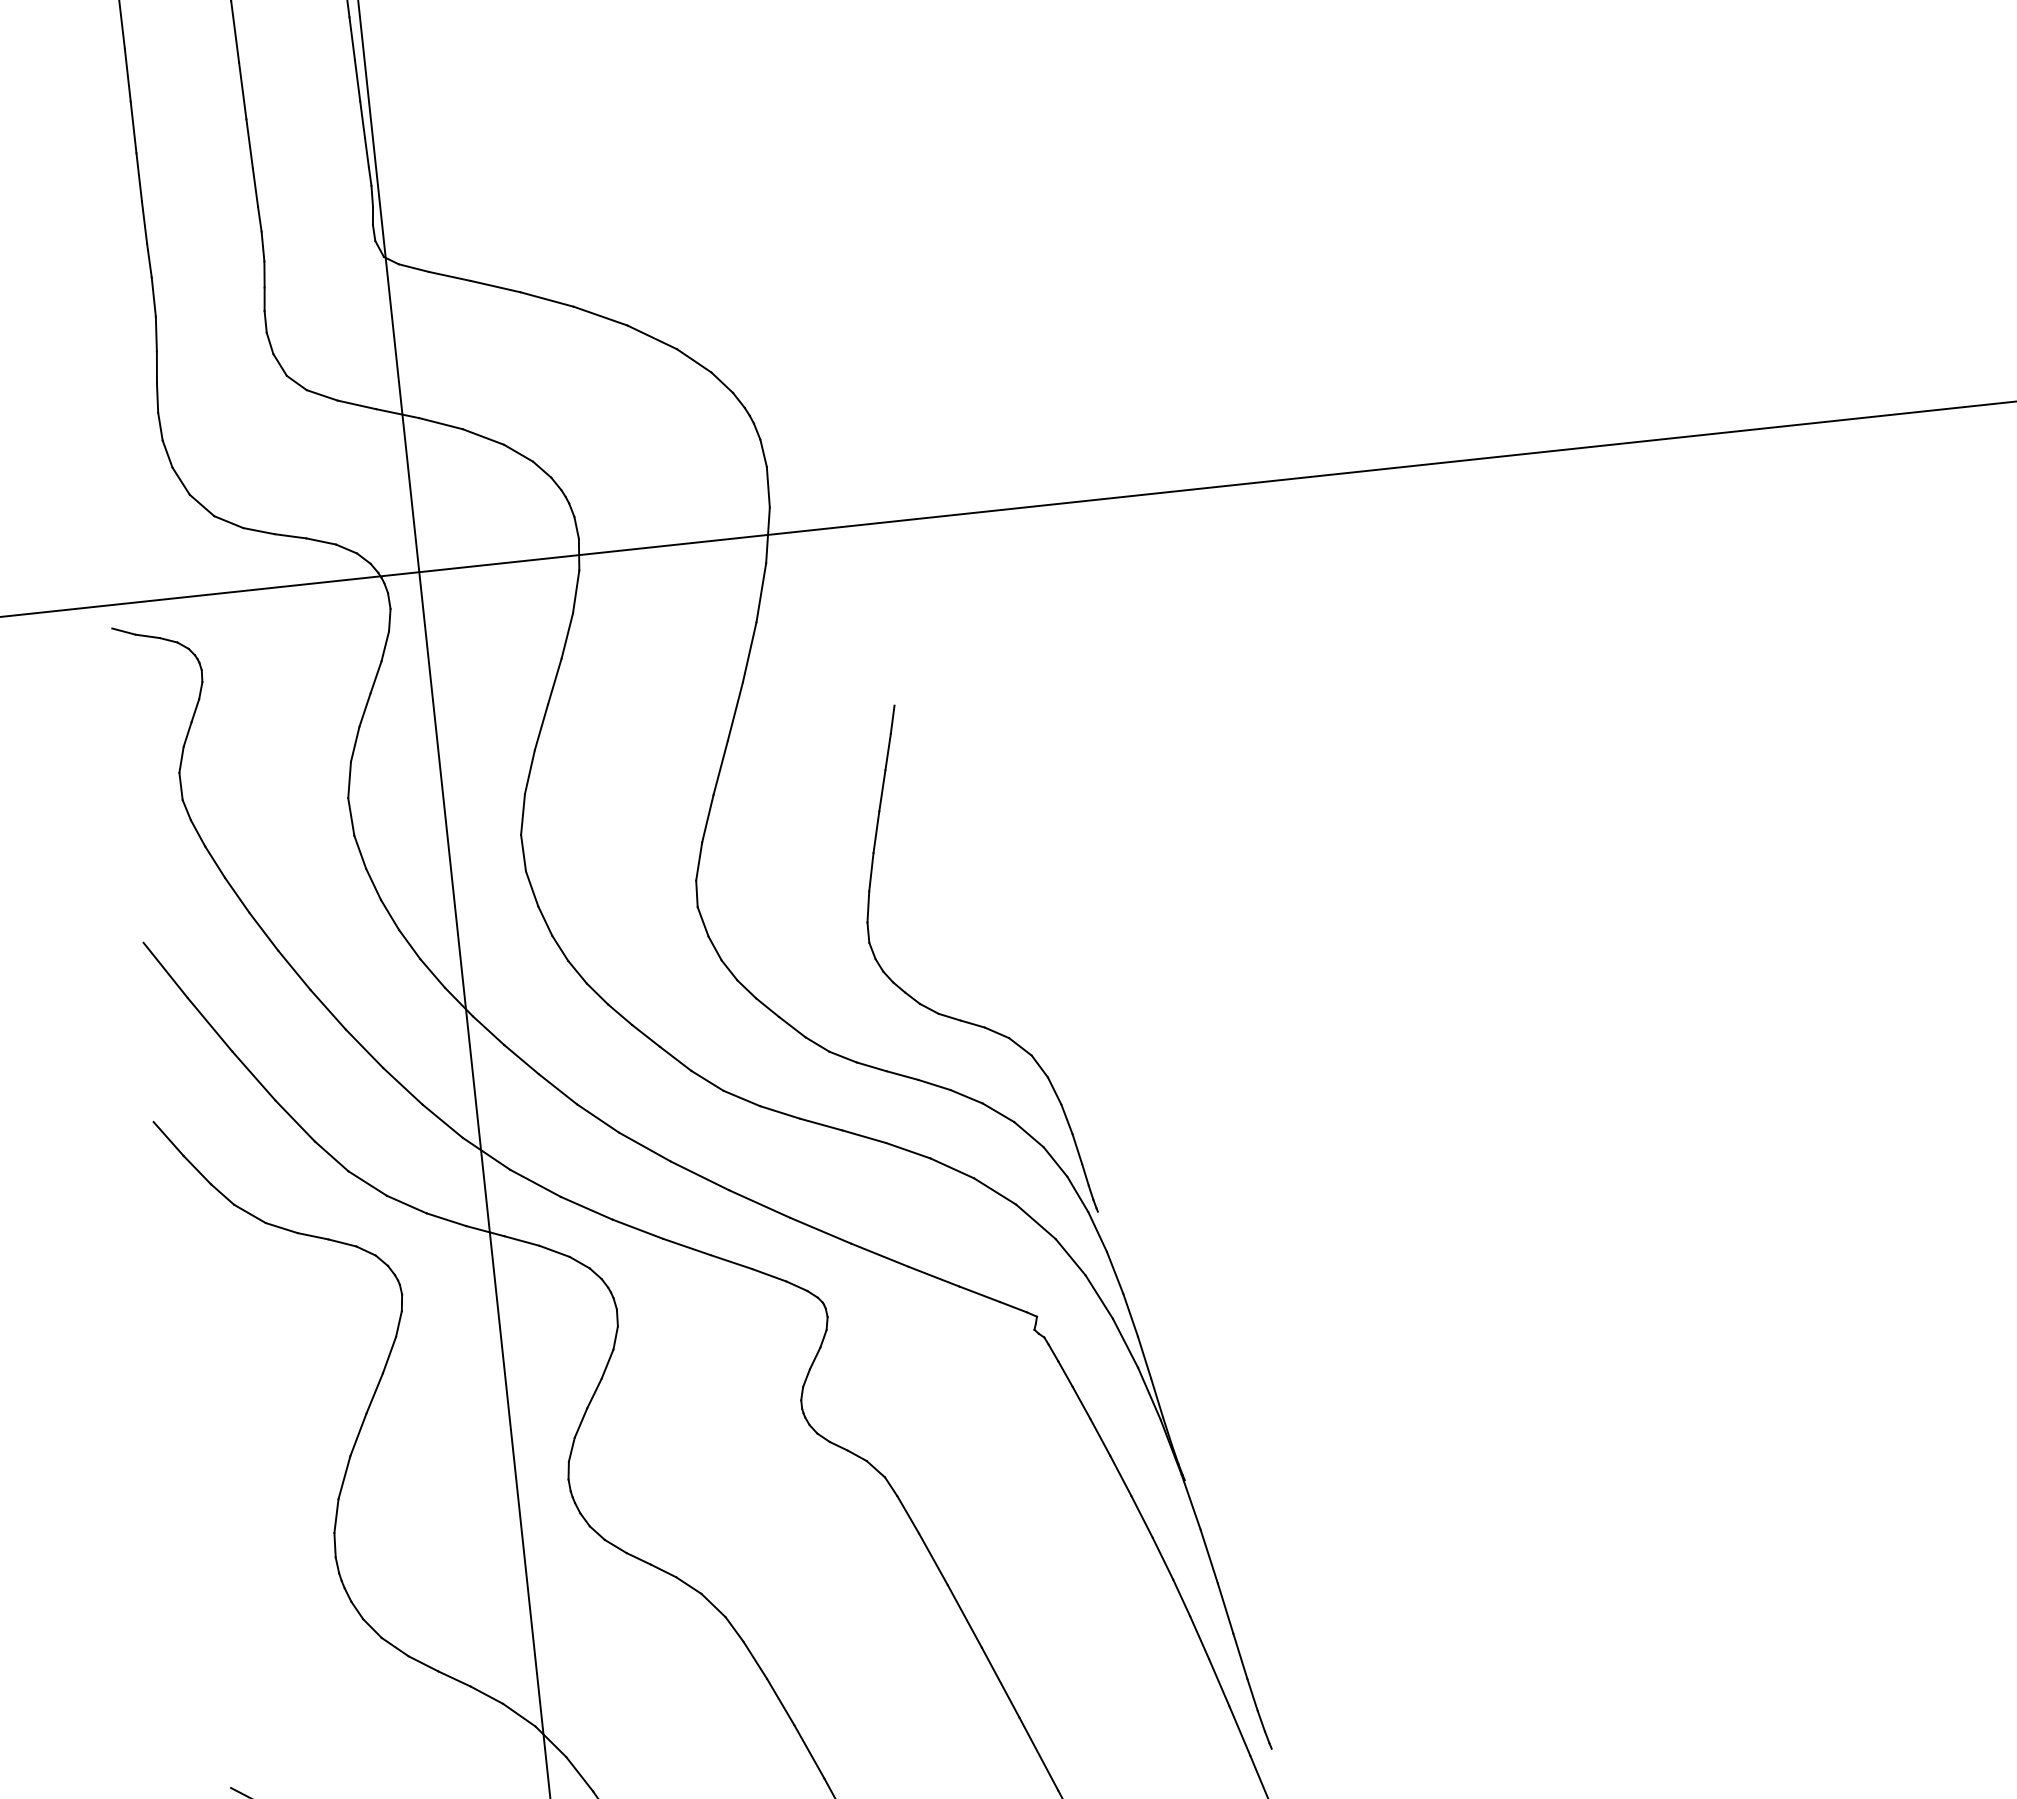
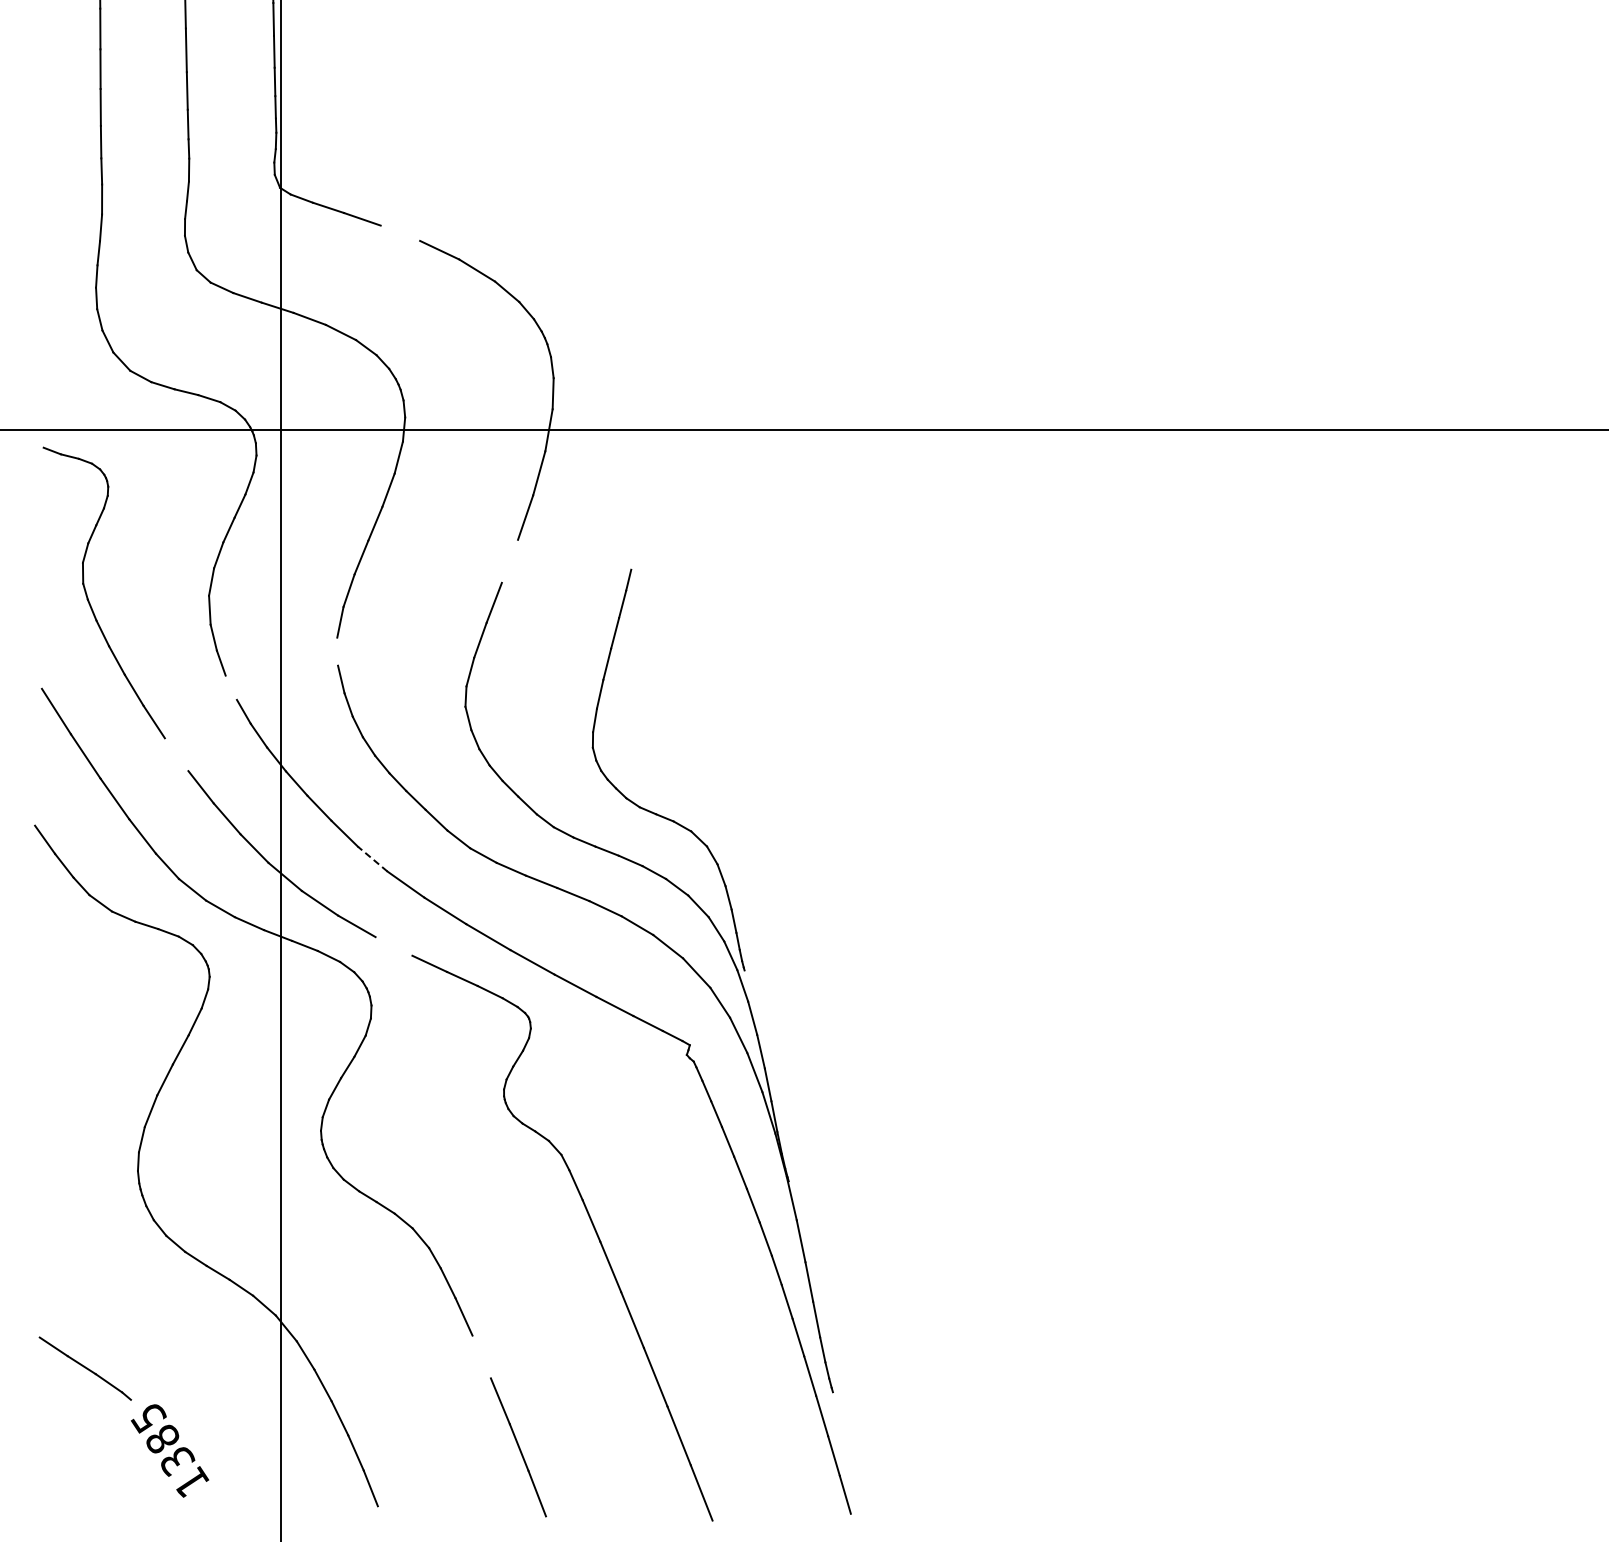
line: (547, 298) -> (400, 232), removed
line: (734, 710) -> (509, 560), removed
line: (523, 852) -> (337, 651), removed
line: (388, 914) -> (230, 687), removed
line: (327, 1009) -> (176, 754), removed
line: (597, 1117) -> (372, 858), solid -> dashed
line: (637, 1229) -> (393, 946), removed
line: (808, 1751) -> (481, 1356), removed

